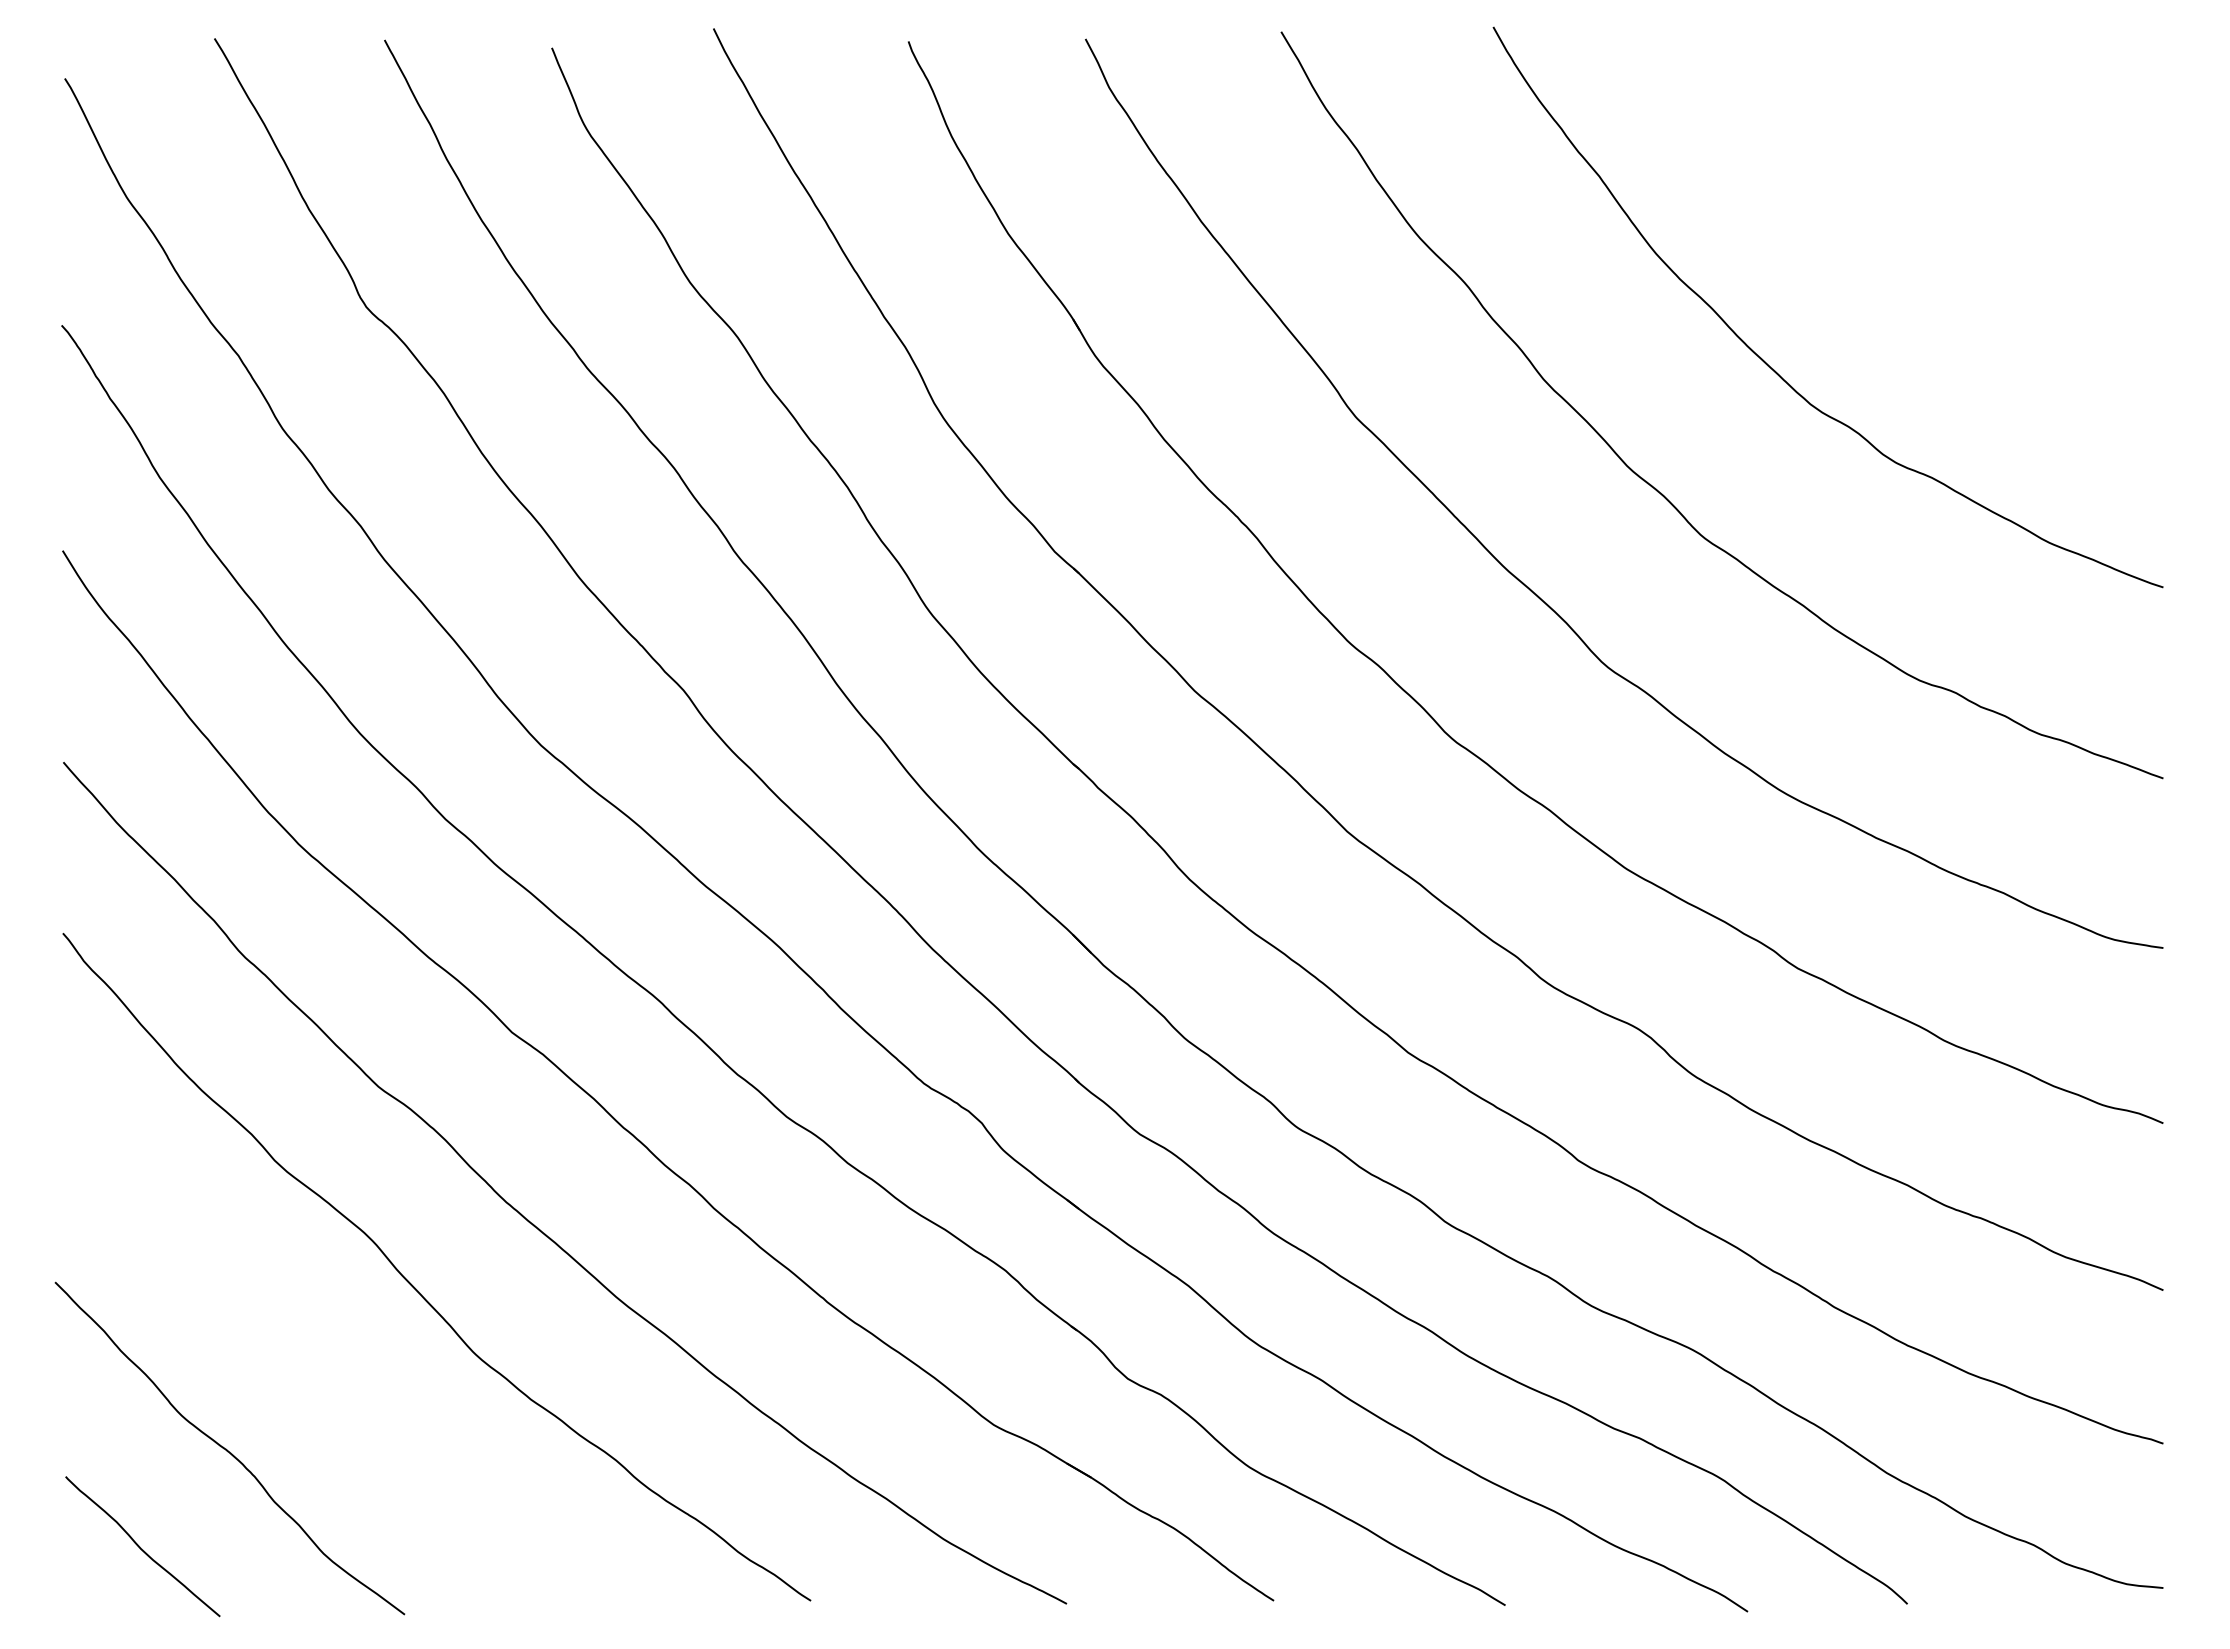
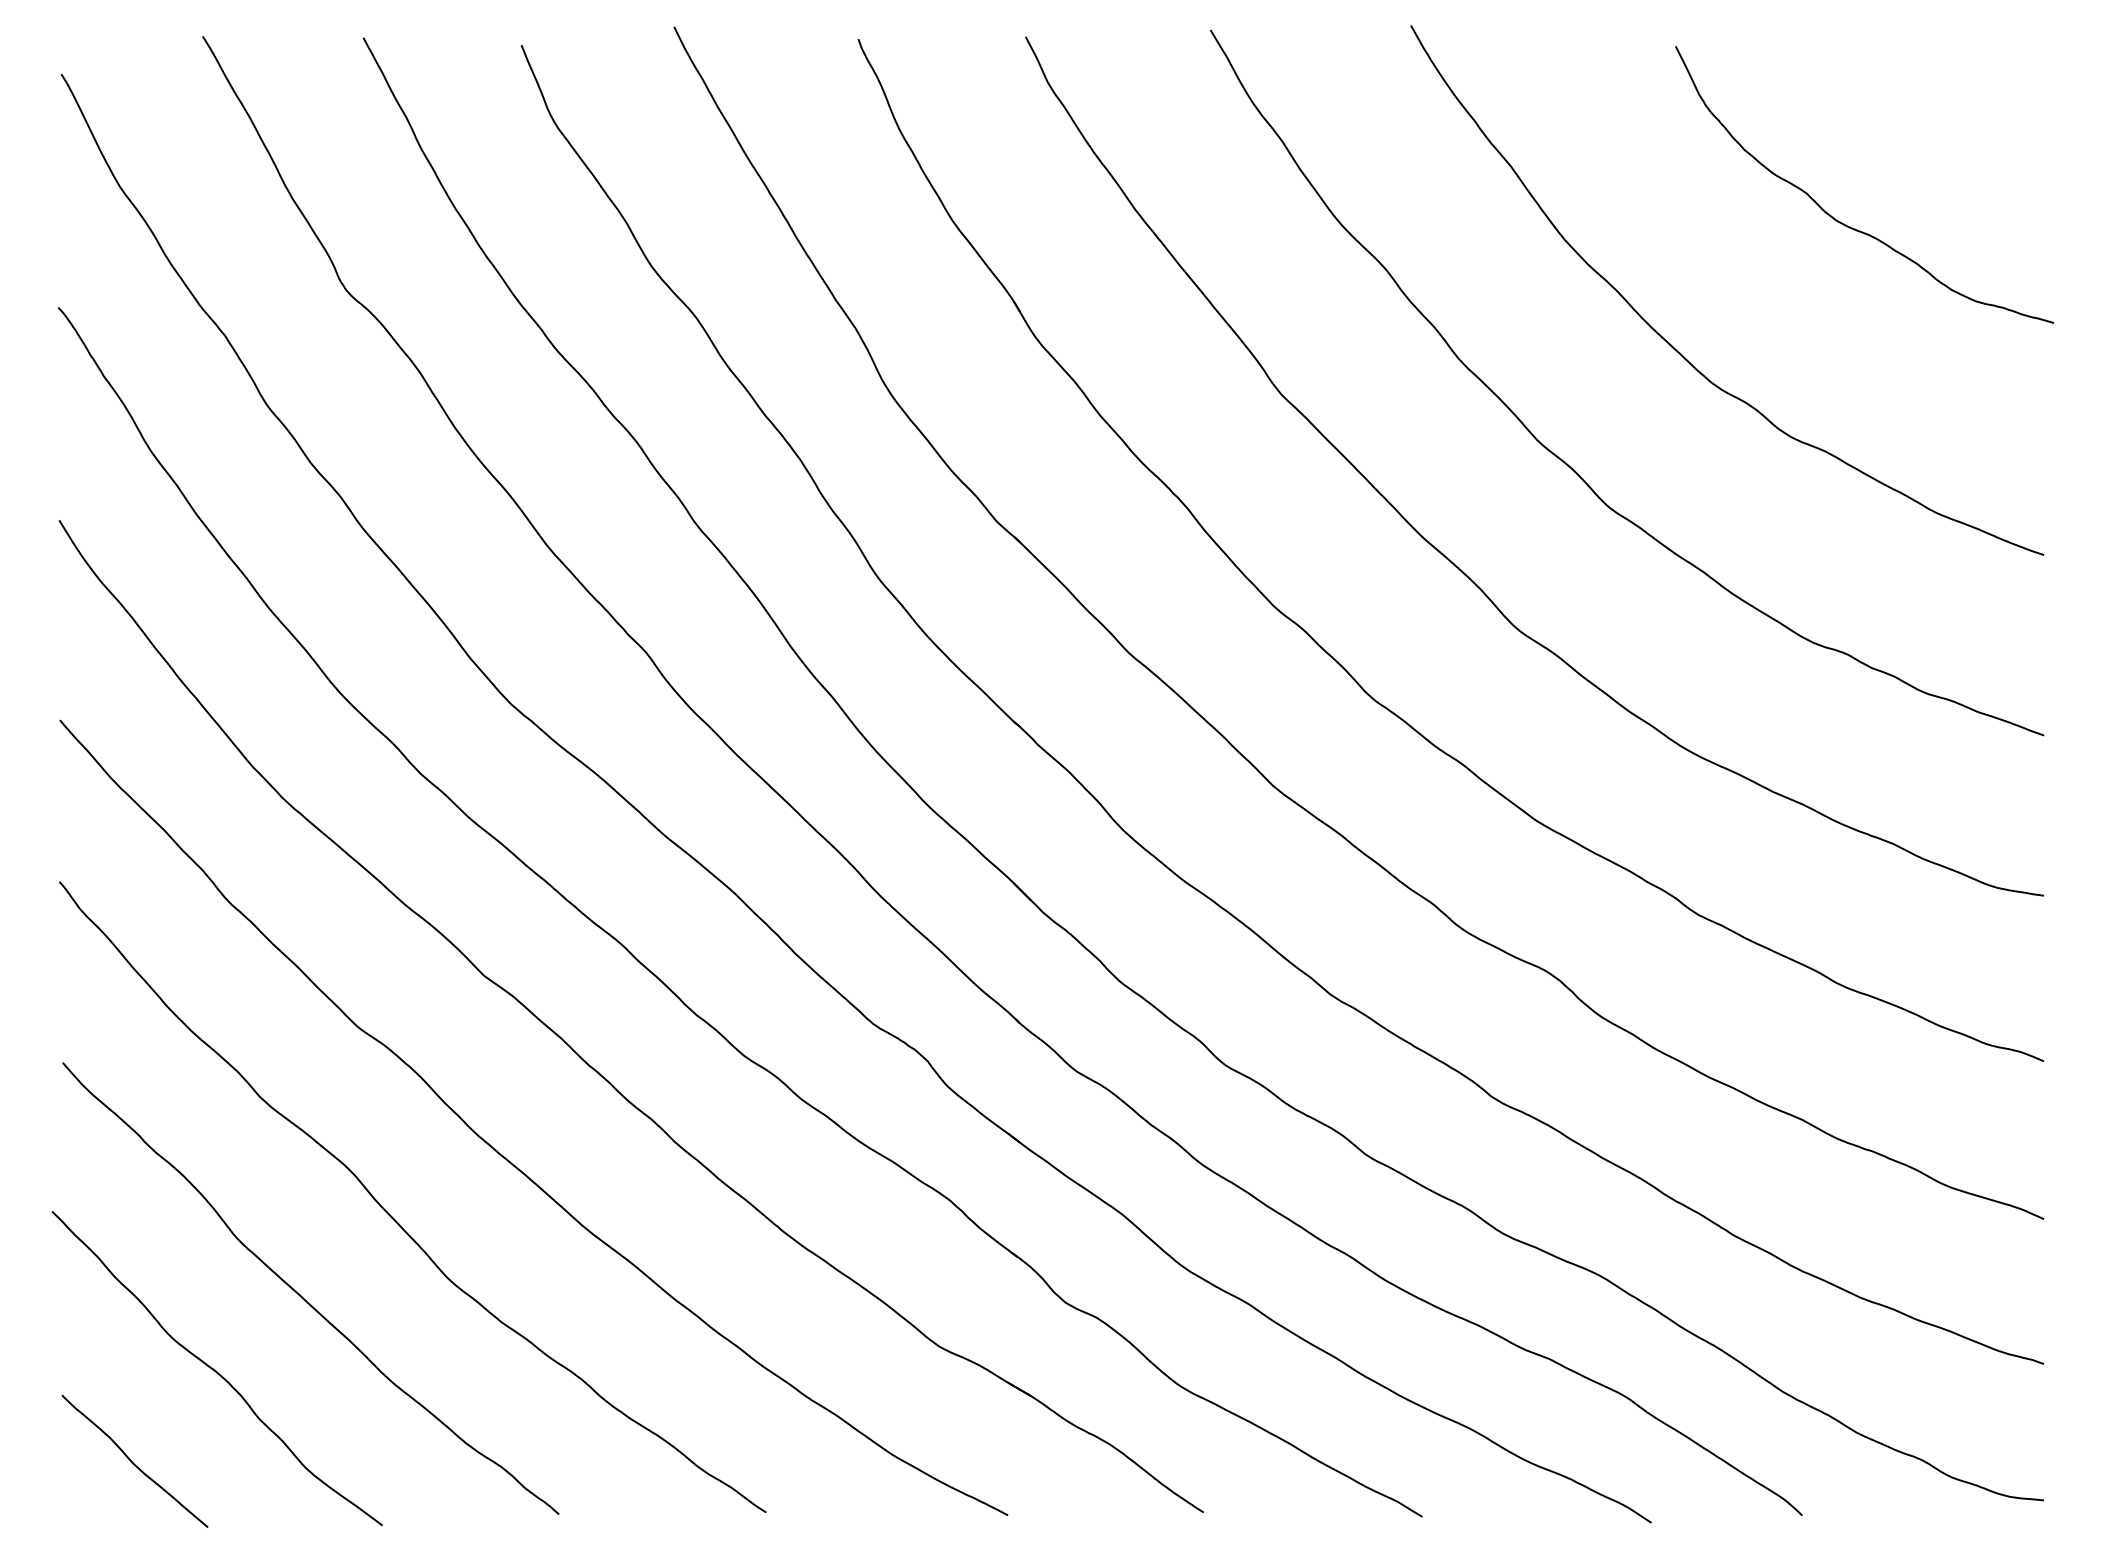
curve: (1952, 236) -> (1844, 223), added
curve: (320, 1372) -> (302, 1296), added

